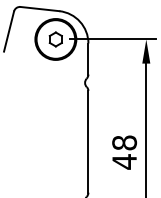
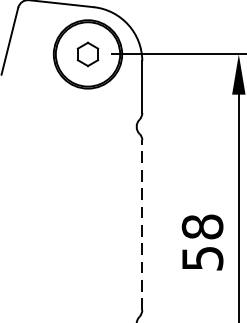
line: (88, 141) -> (142, 224), solid -> dashed
text: (124, 161) -> (202, 257), 48 -> 58

